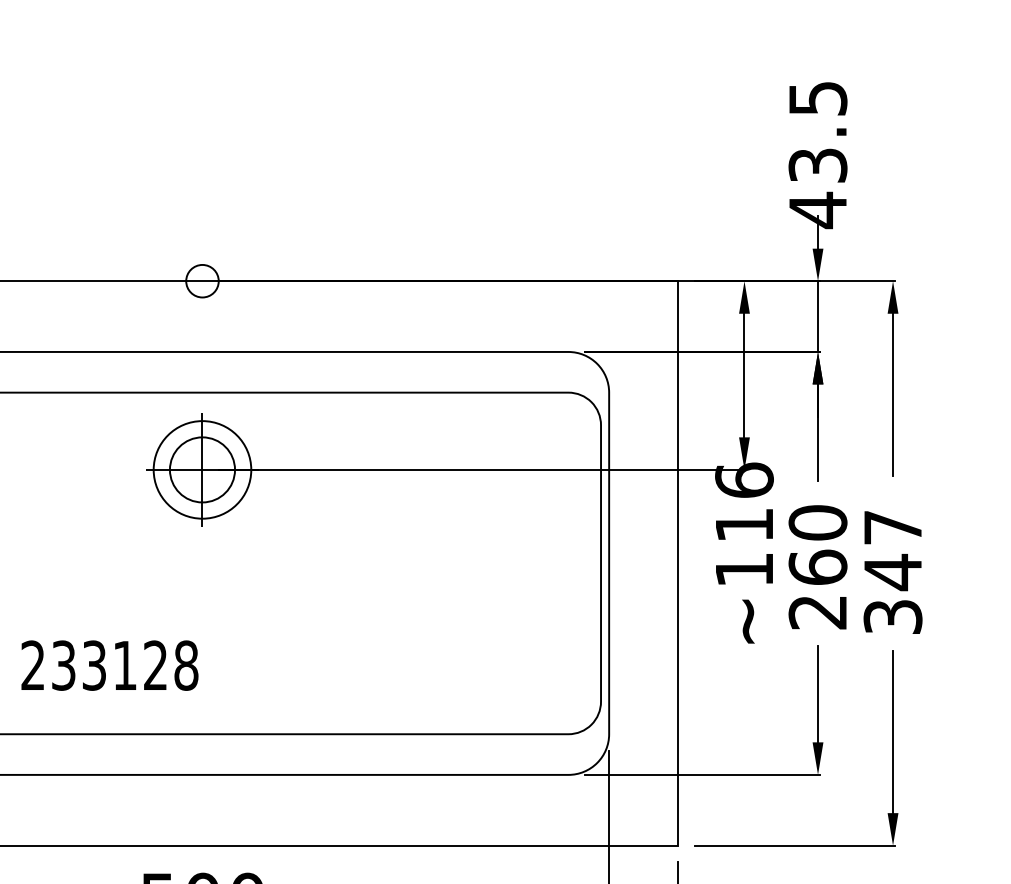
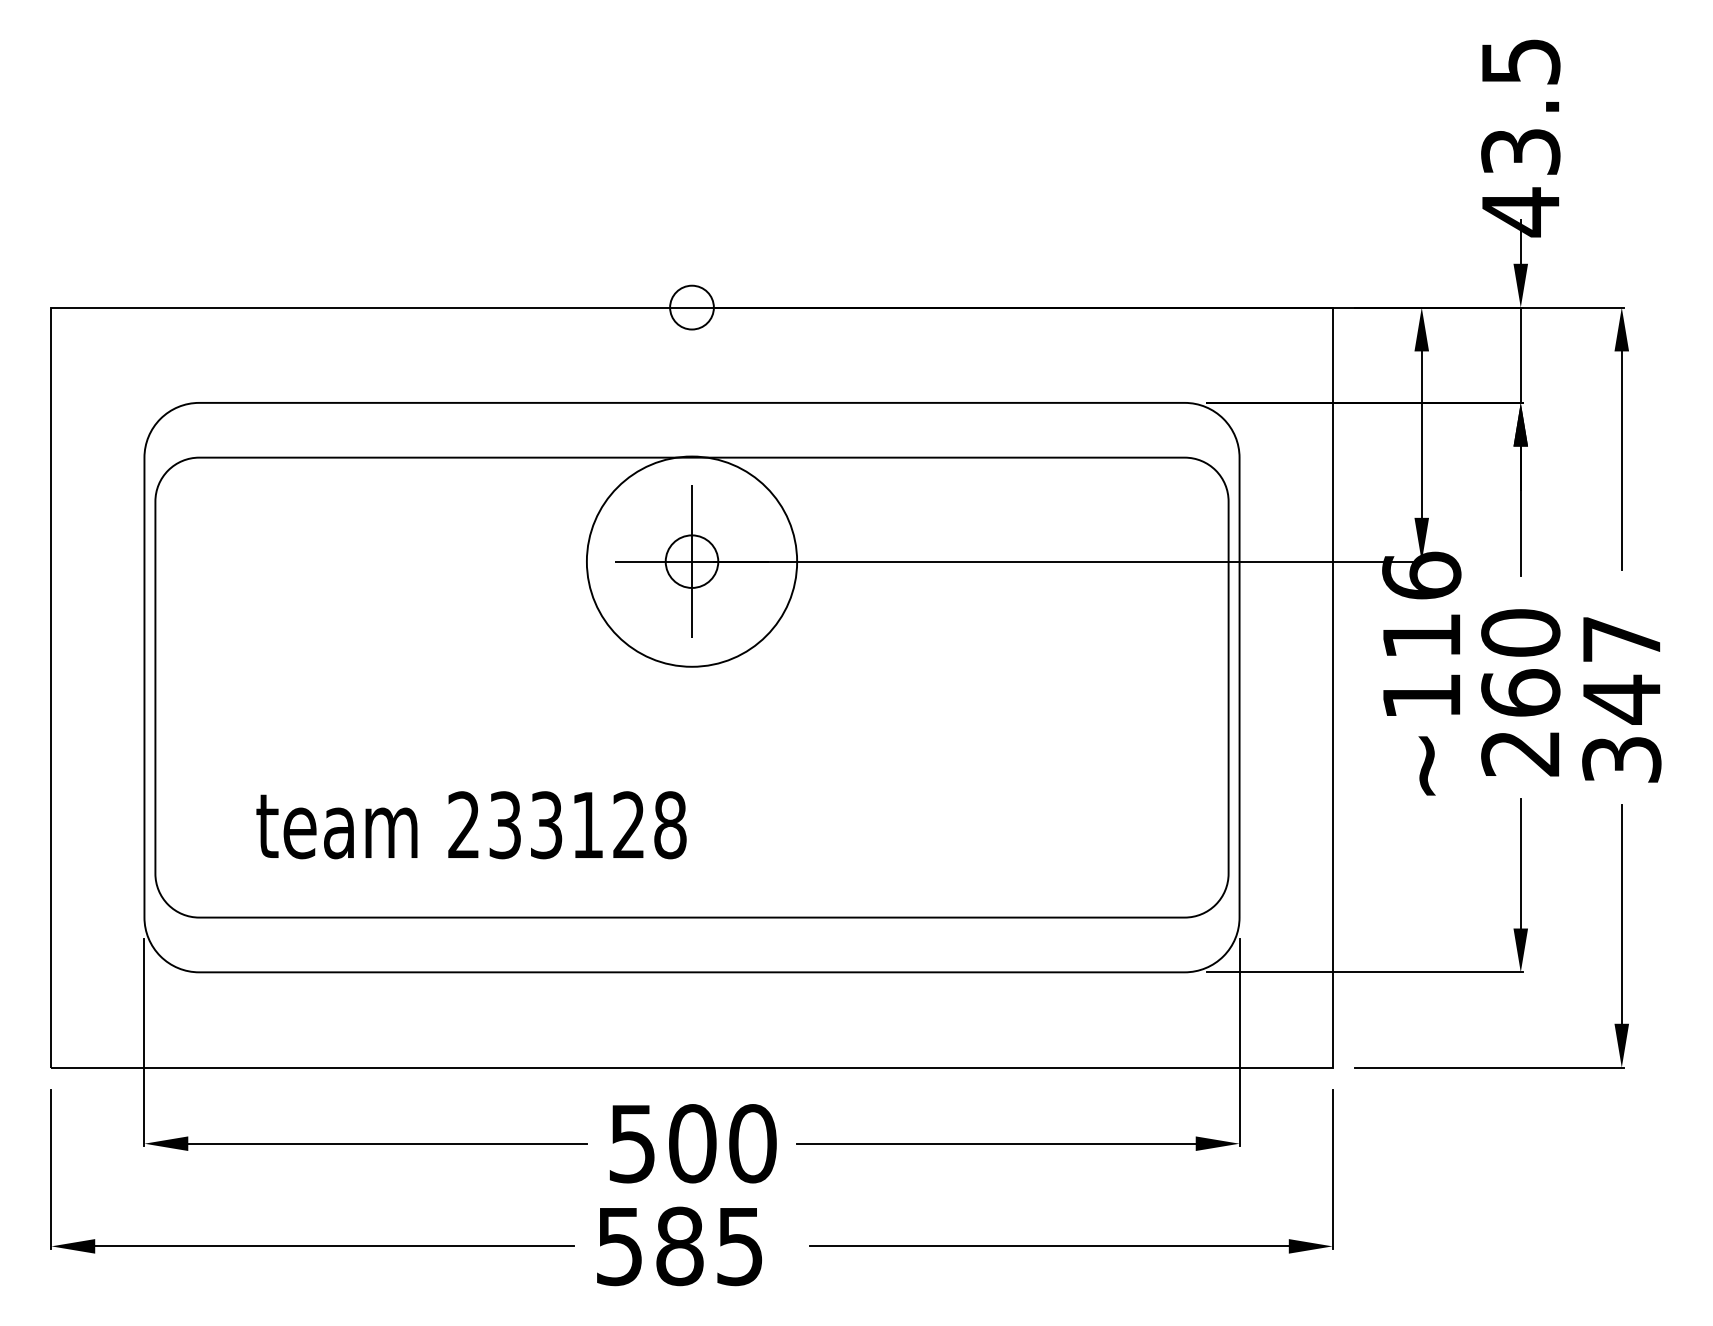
circle: (202, 469) -> (691, 561), size x0.6
circle: (202, 469) -> (691, 561), size x1.6

